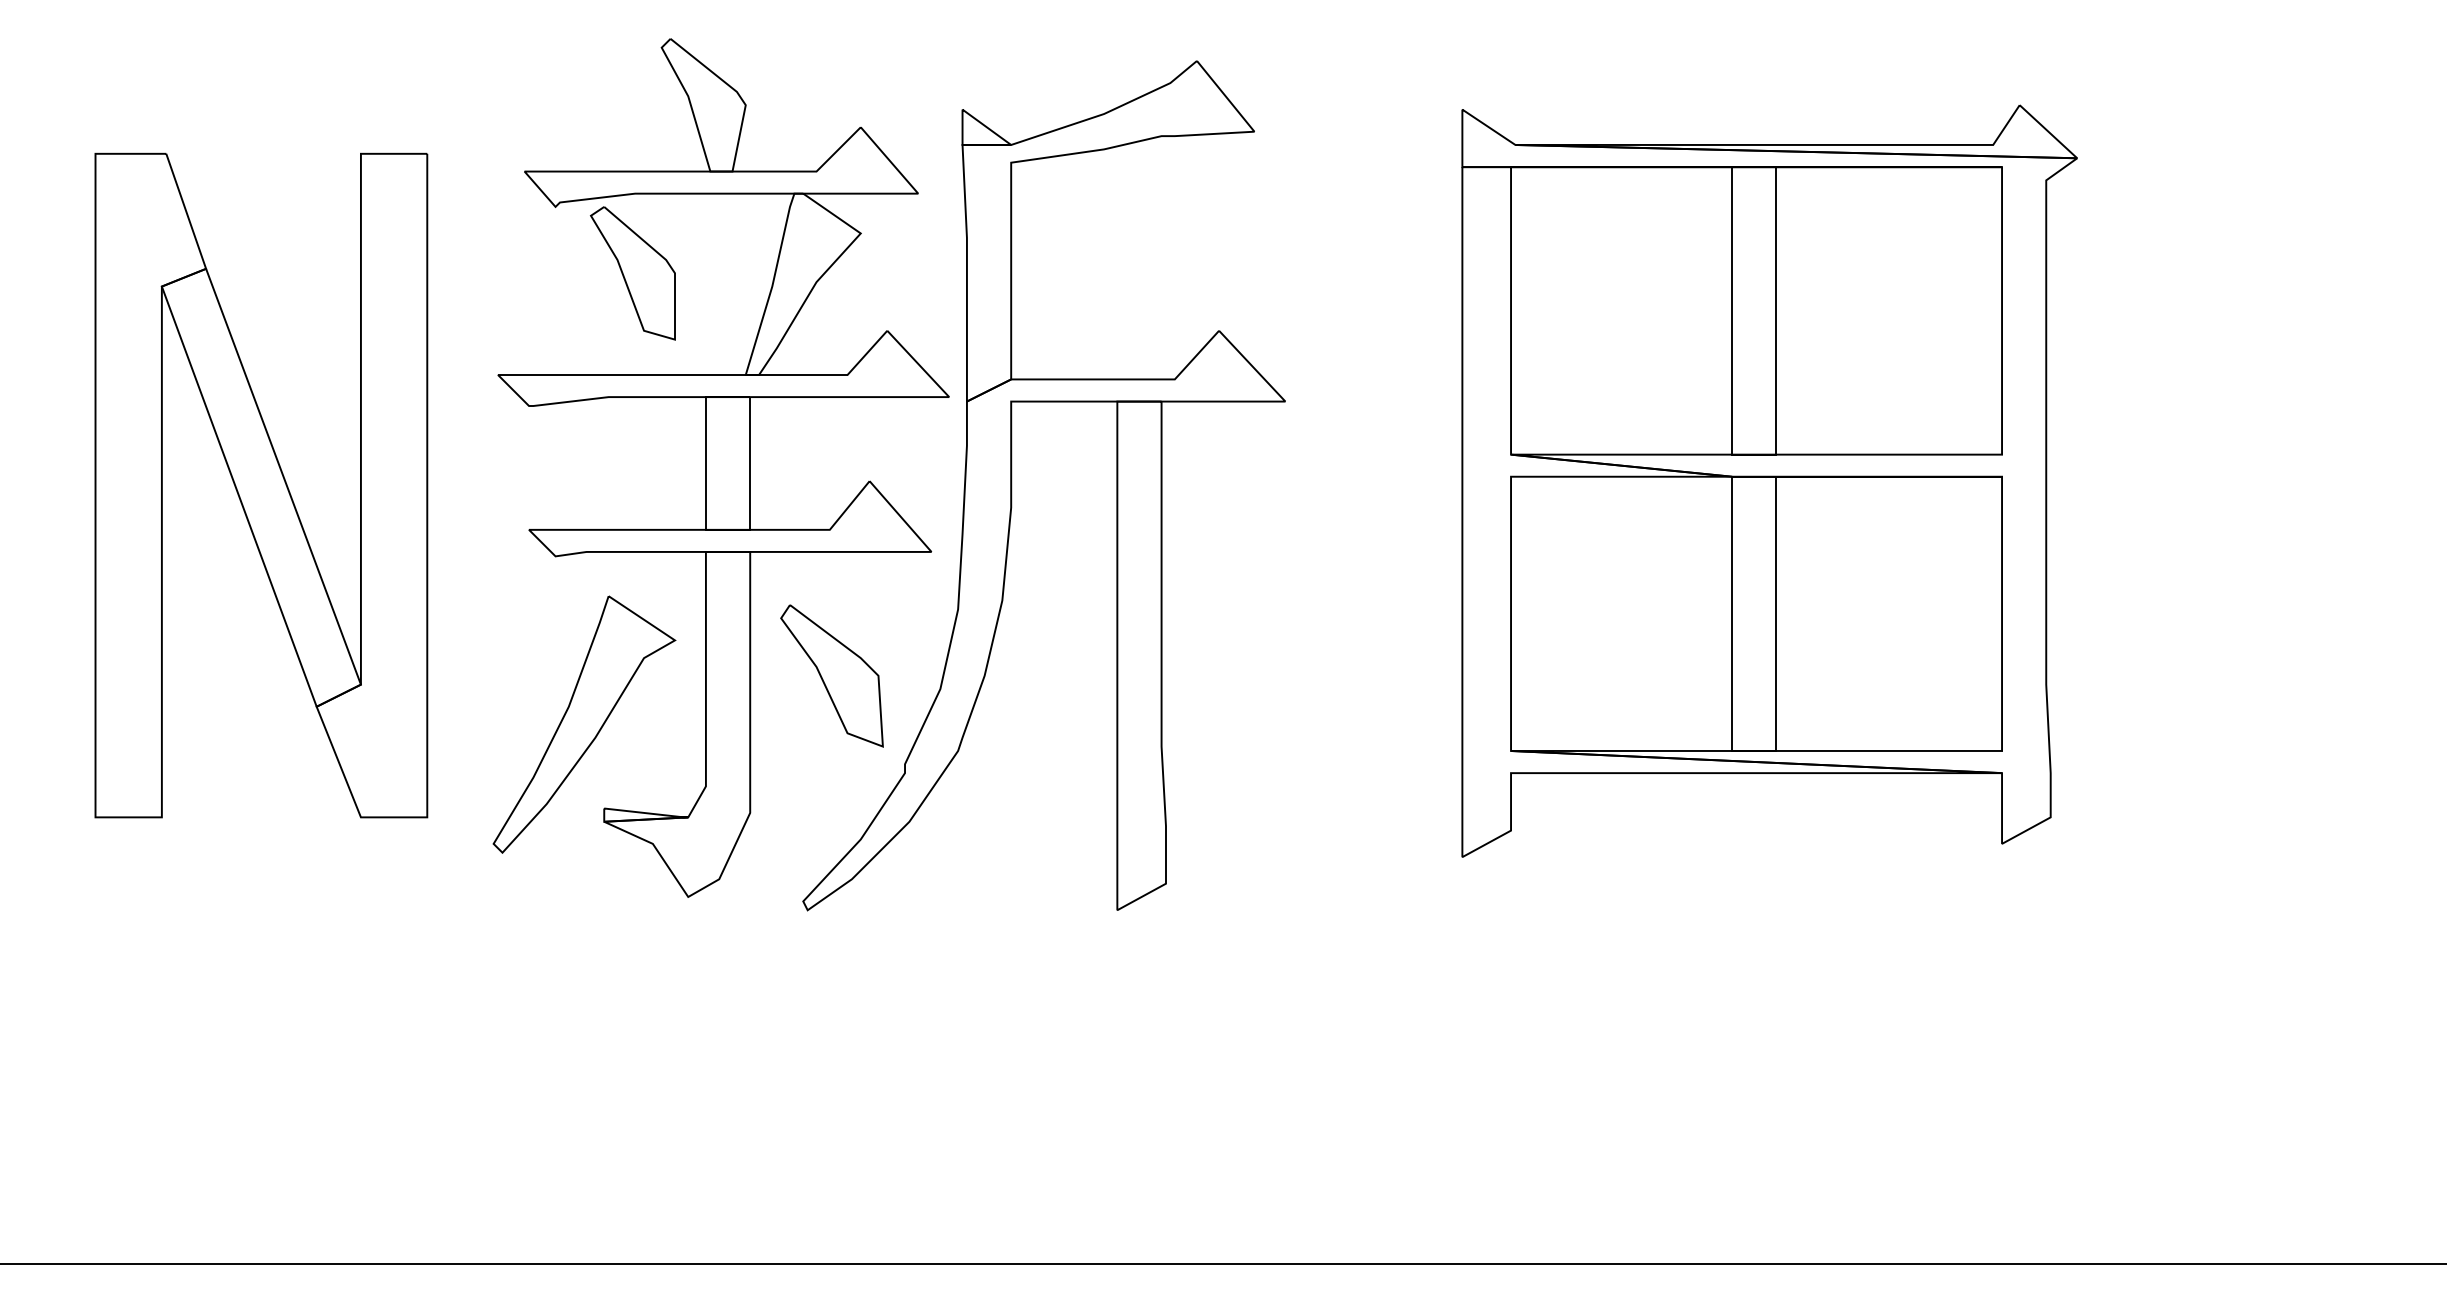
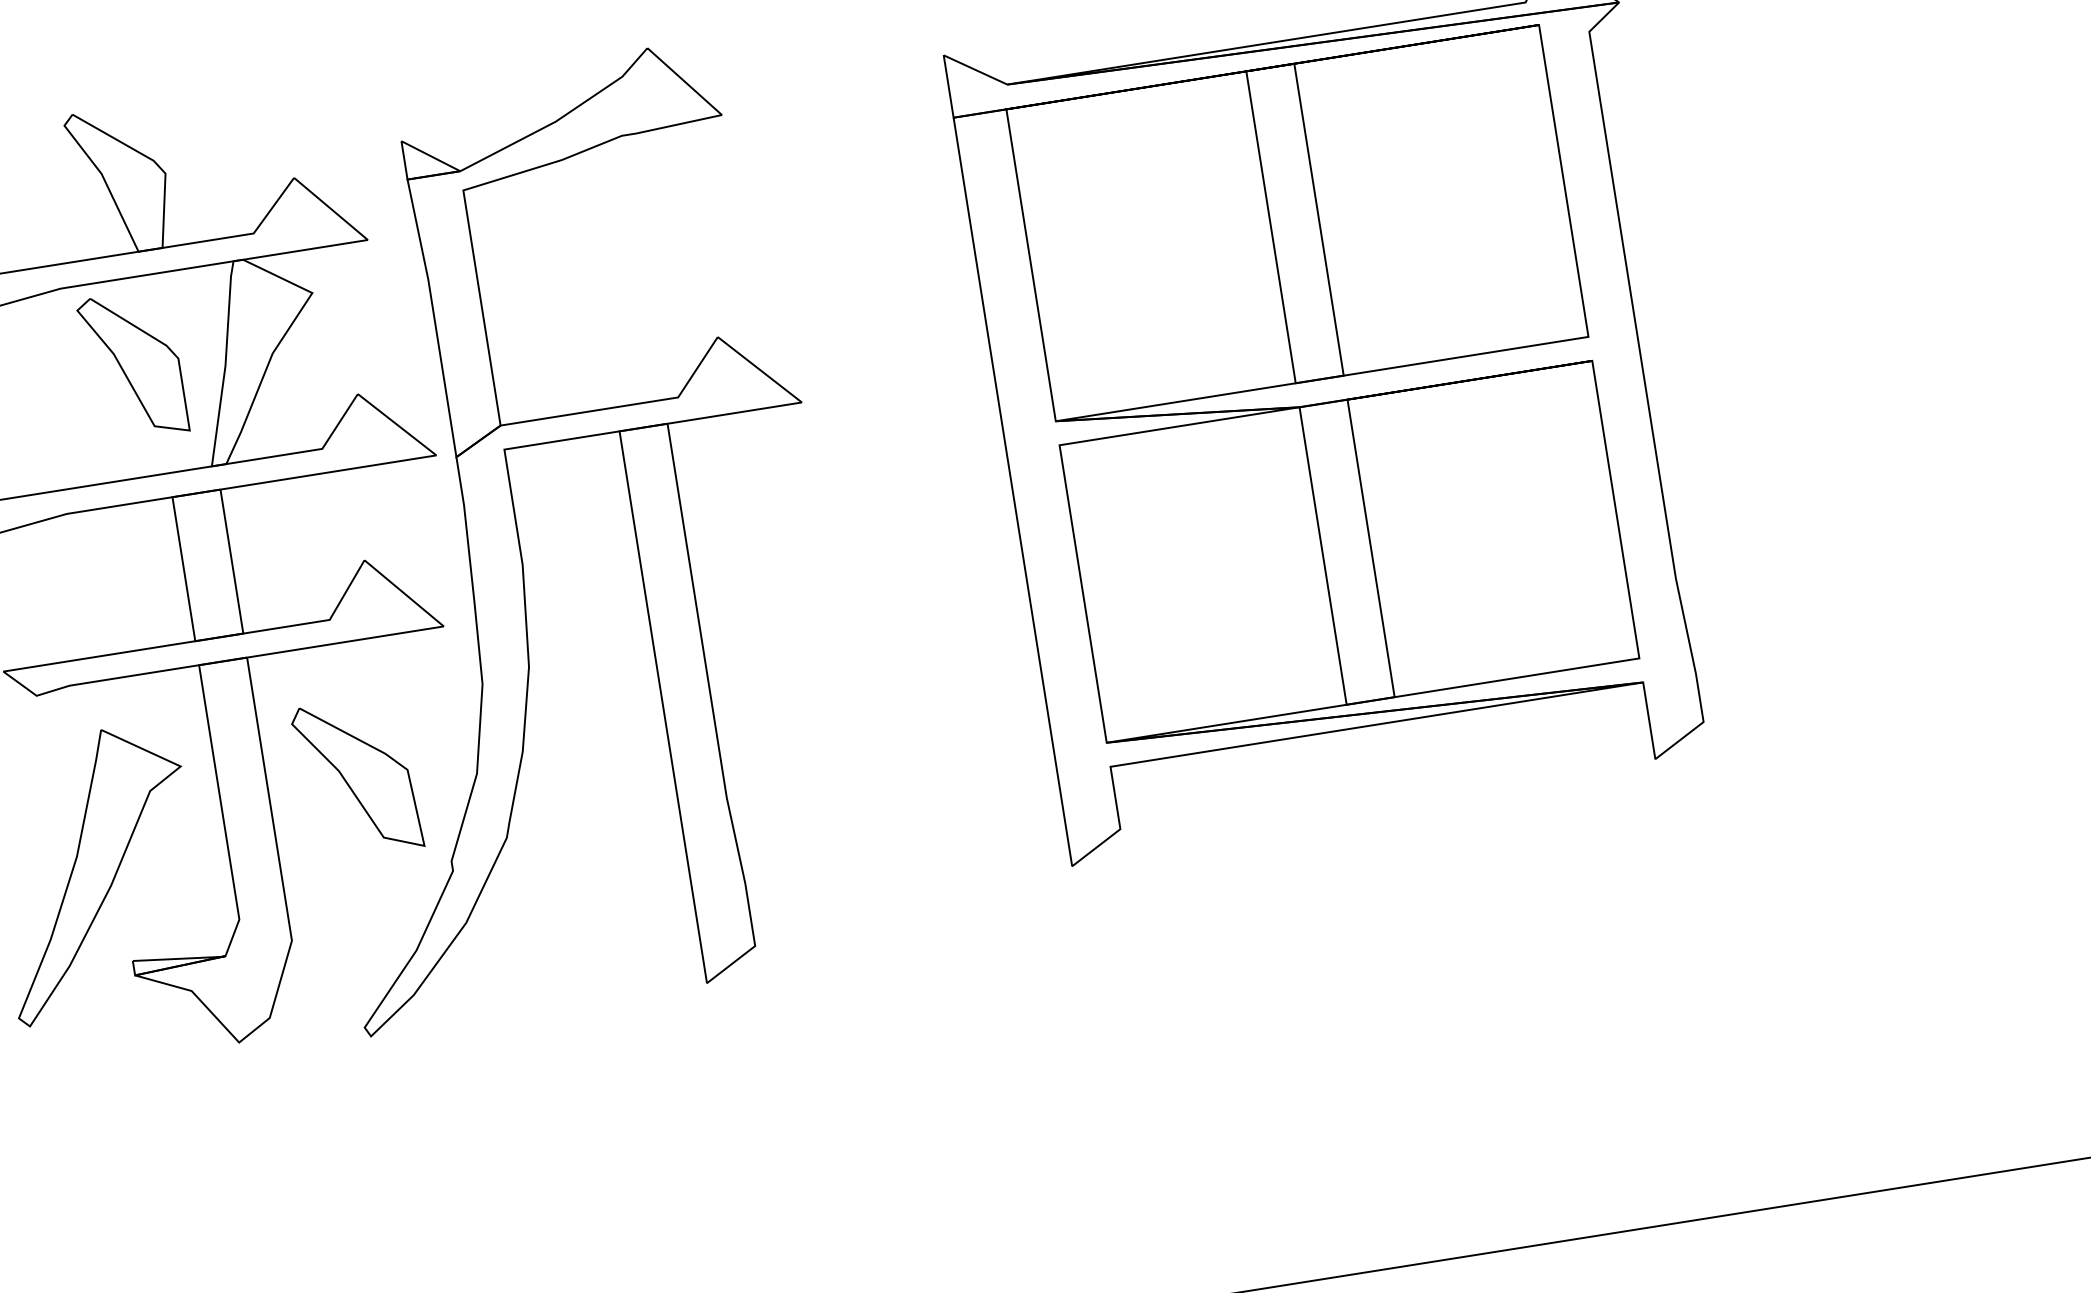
part: (632, 273) -> (132, 366), moved

